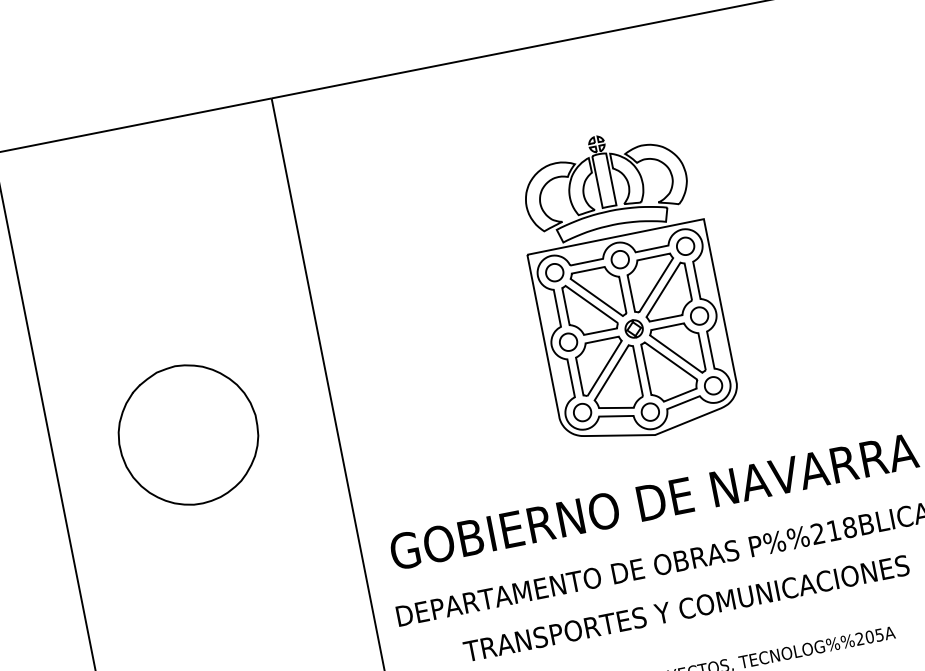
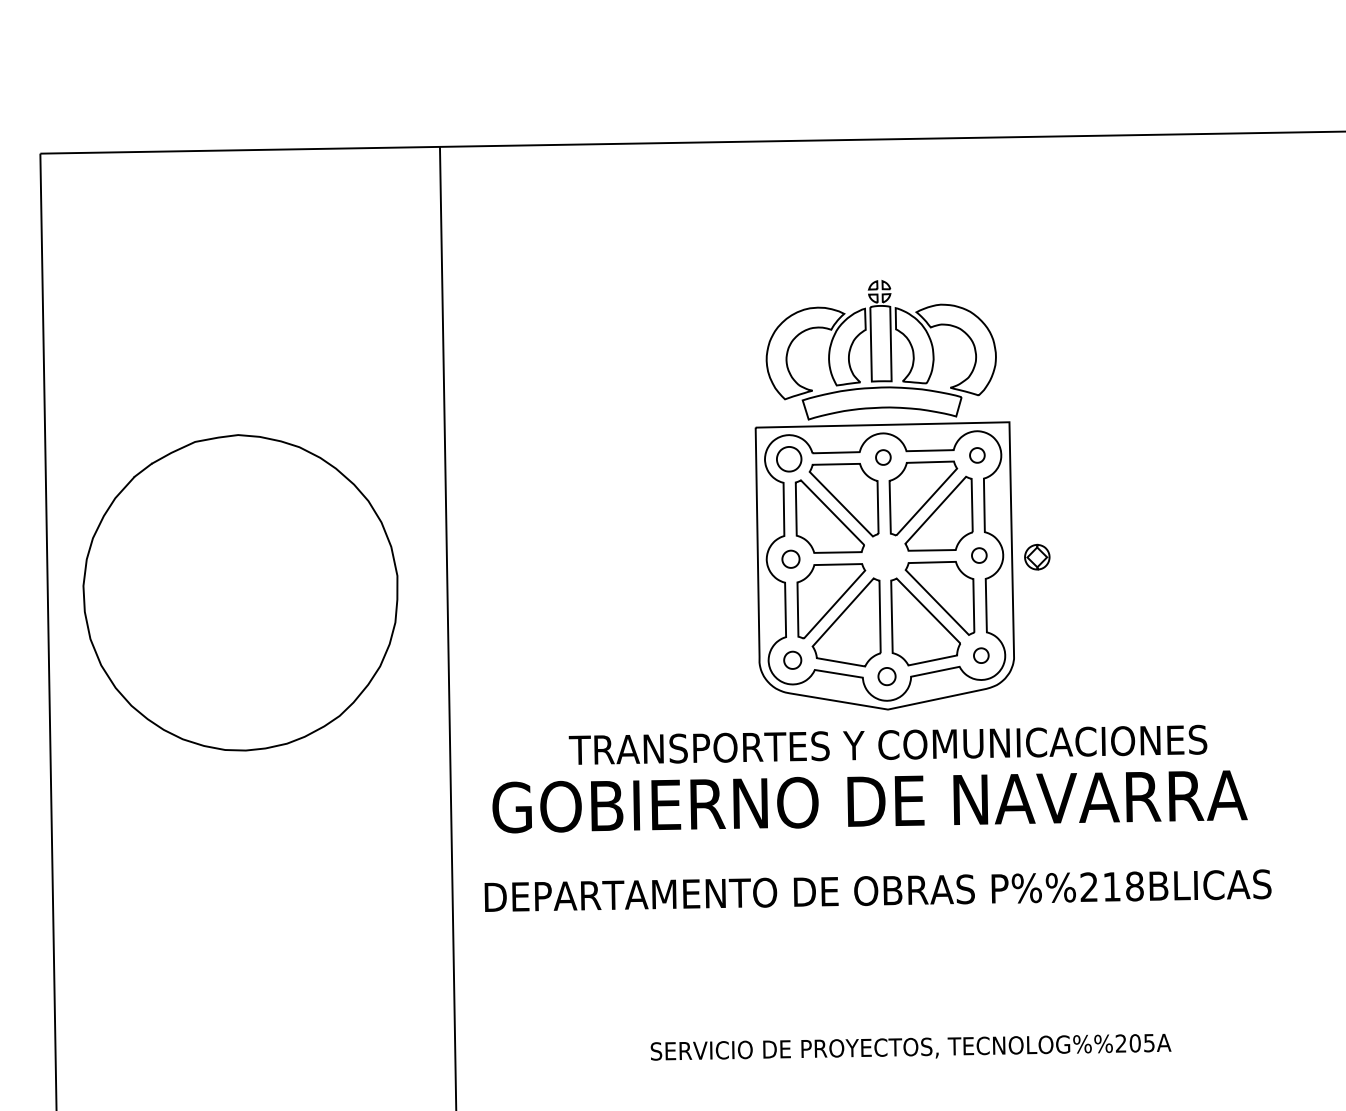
part: (685, 246) -> (977, 455), size x0.6
part: (620, 259) -> (883, 457), size x0.6
part: (699, 315) -> (979, 555), size x0.6
part: (634, 328) -> (1037, 556), moved
part: (568, 342) -> (790, 559), size x0.7
part: (713, 385) -> (981, 655), size x0.6
part: (582, 412) -> (792, 660), size x0.7
part: (649, 412) -> (886, 676), size x0.7
part: (188, 434) -> (240, 592), size x1.6
text: (685, 608) -> (887, 744), moved

